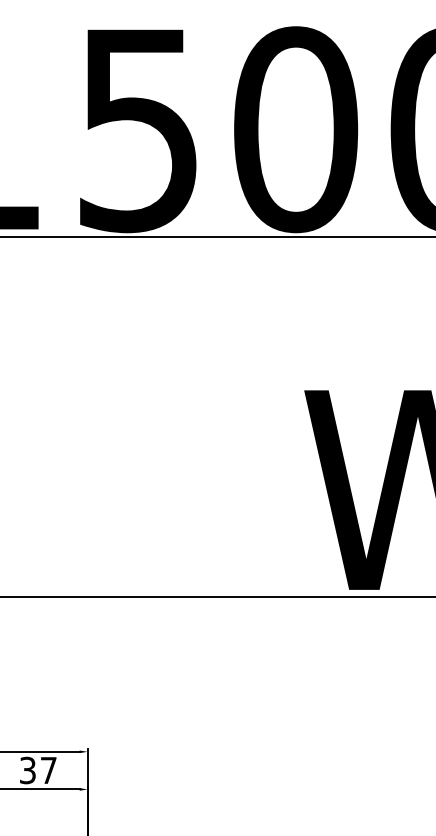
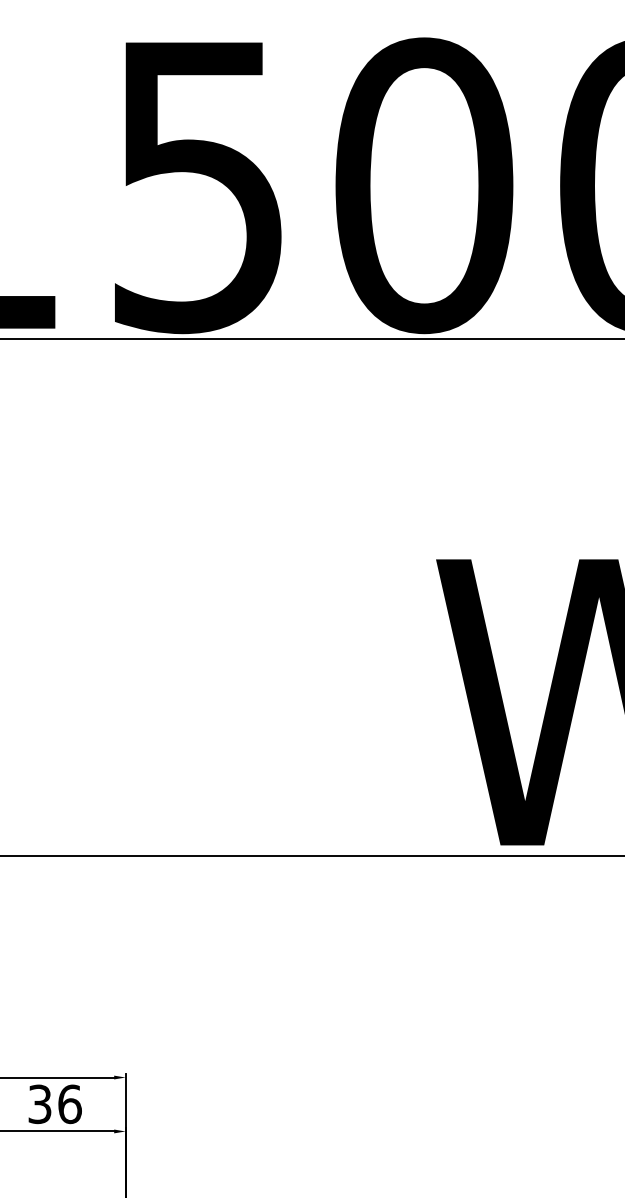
text: (48, 770) -> (69, 1104), 37 -> 36

